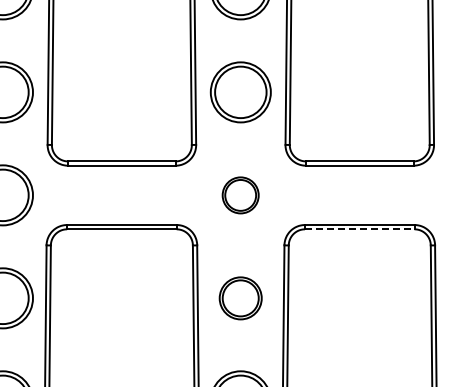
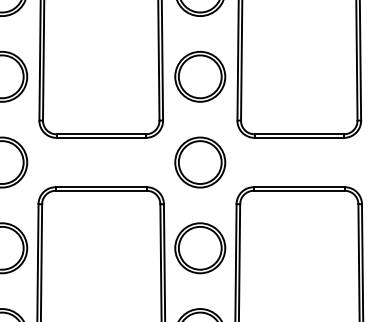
part: (240, 195) -> (199, 162), size x1.67
line: (359, 229) -> (299, 190), dashed -> solid
part: (240, 298) -> (199, 248), size x1.43

